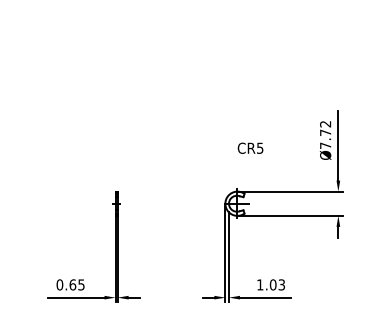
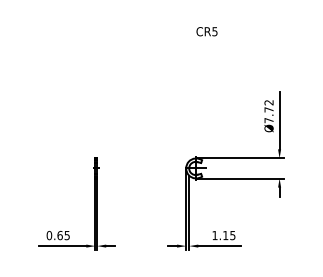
text: (250, 147) -> (206, 31), moved
text: (276, 284) -> (228, 235), 1.03 -> 1.15

